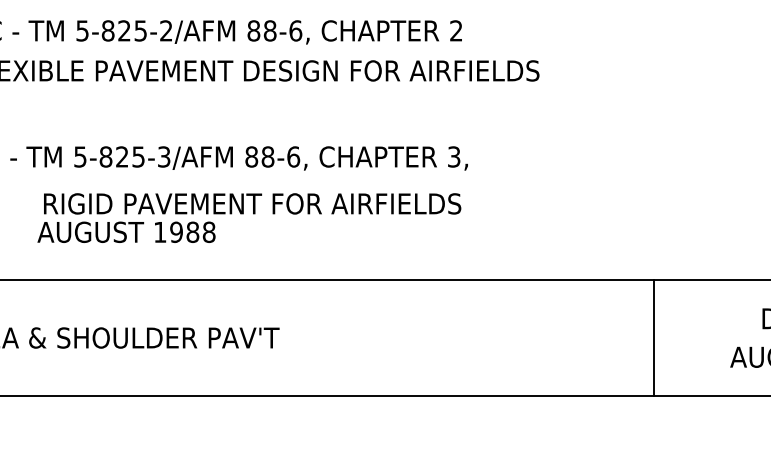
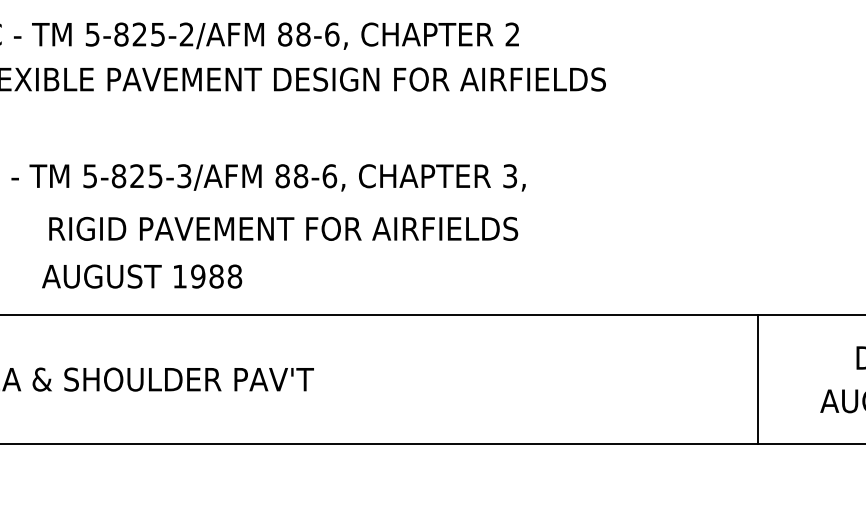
text: (126, 231) -> (142, 275), moved
line: (654, 337) -> (758, 379), moved

